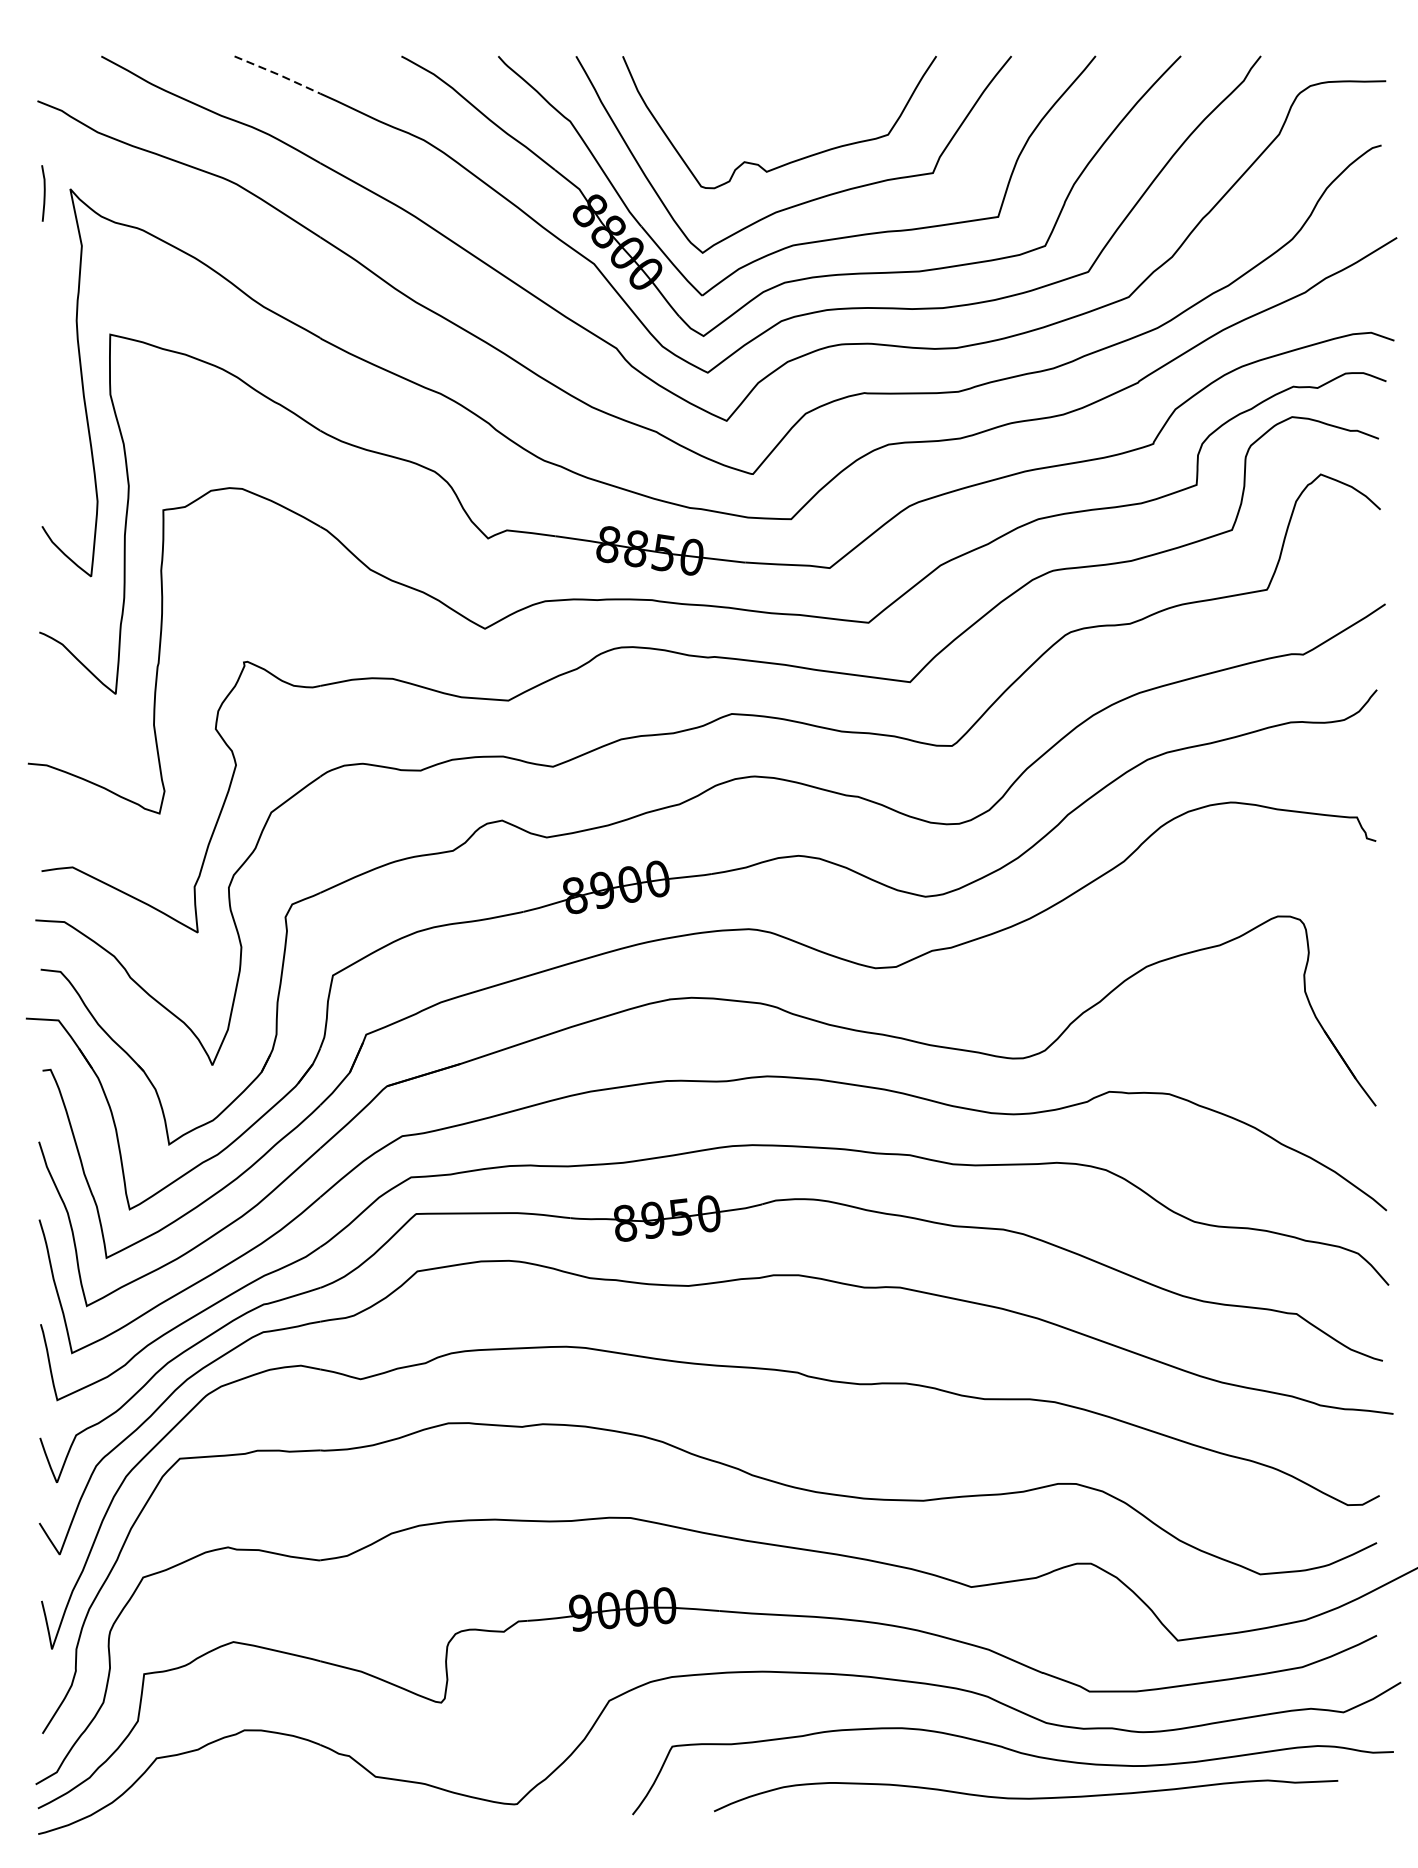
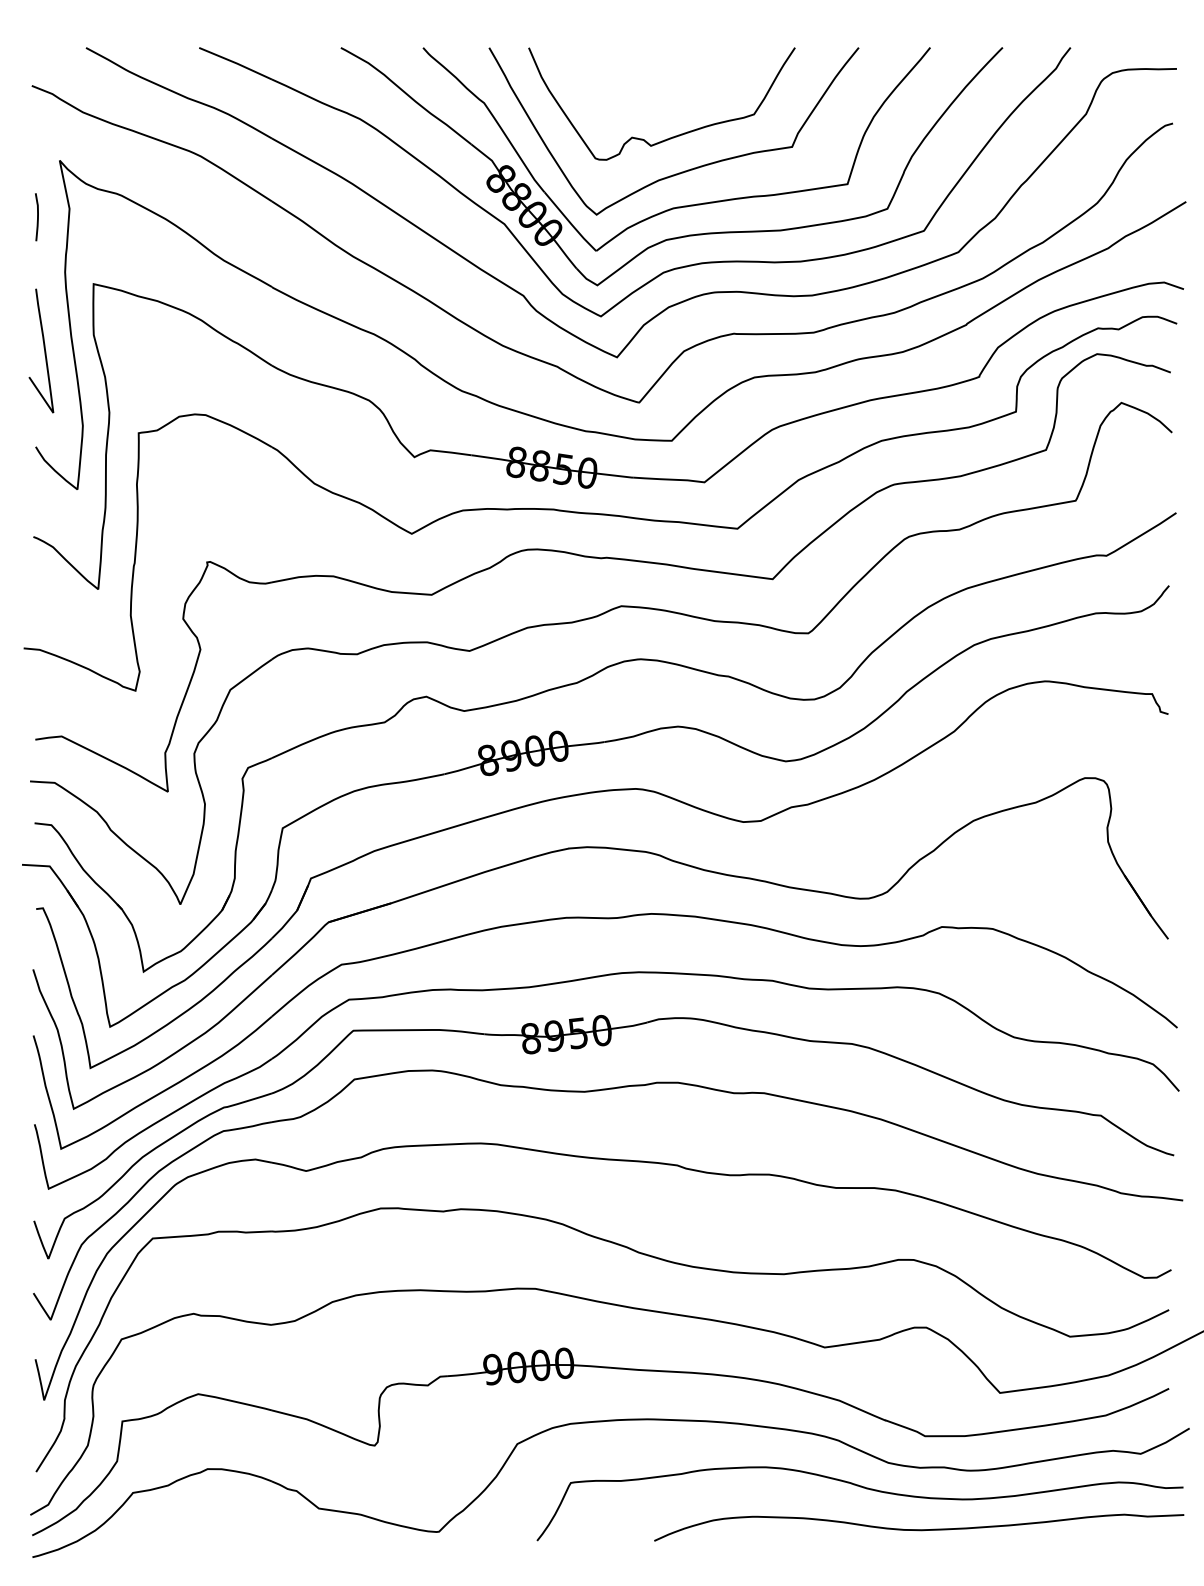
line: (278, 74) -> (236, 63), dashed -> solid
line: (44, 193) -> (37, 217), moved
curve: (51, 410) -> (43, 348), added
curve: (1026, 1797) -> (919, 1529), moved

